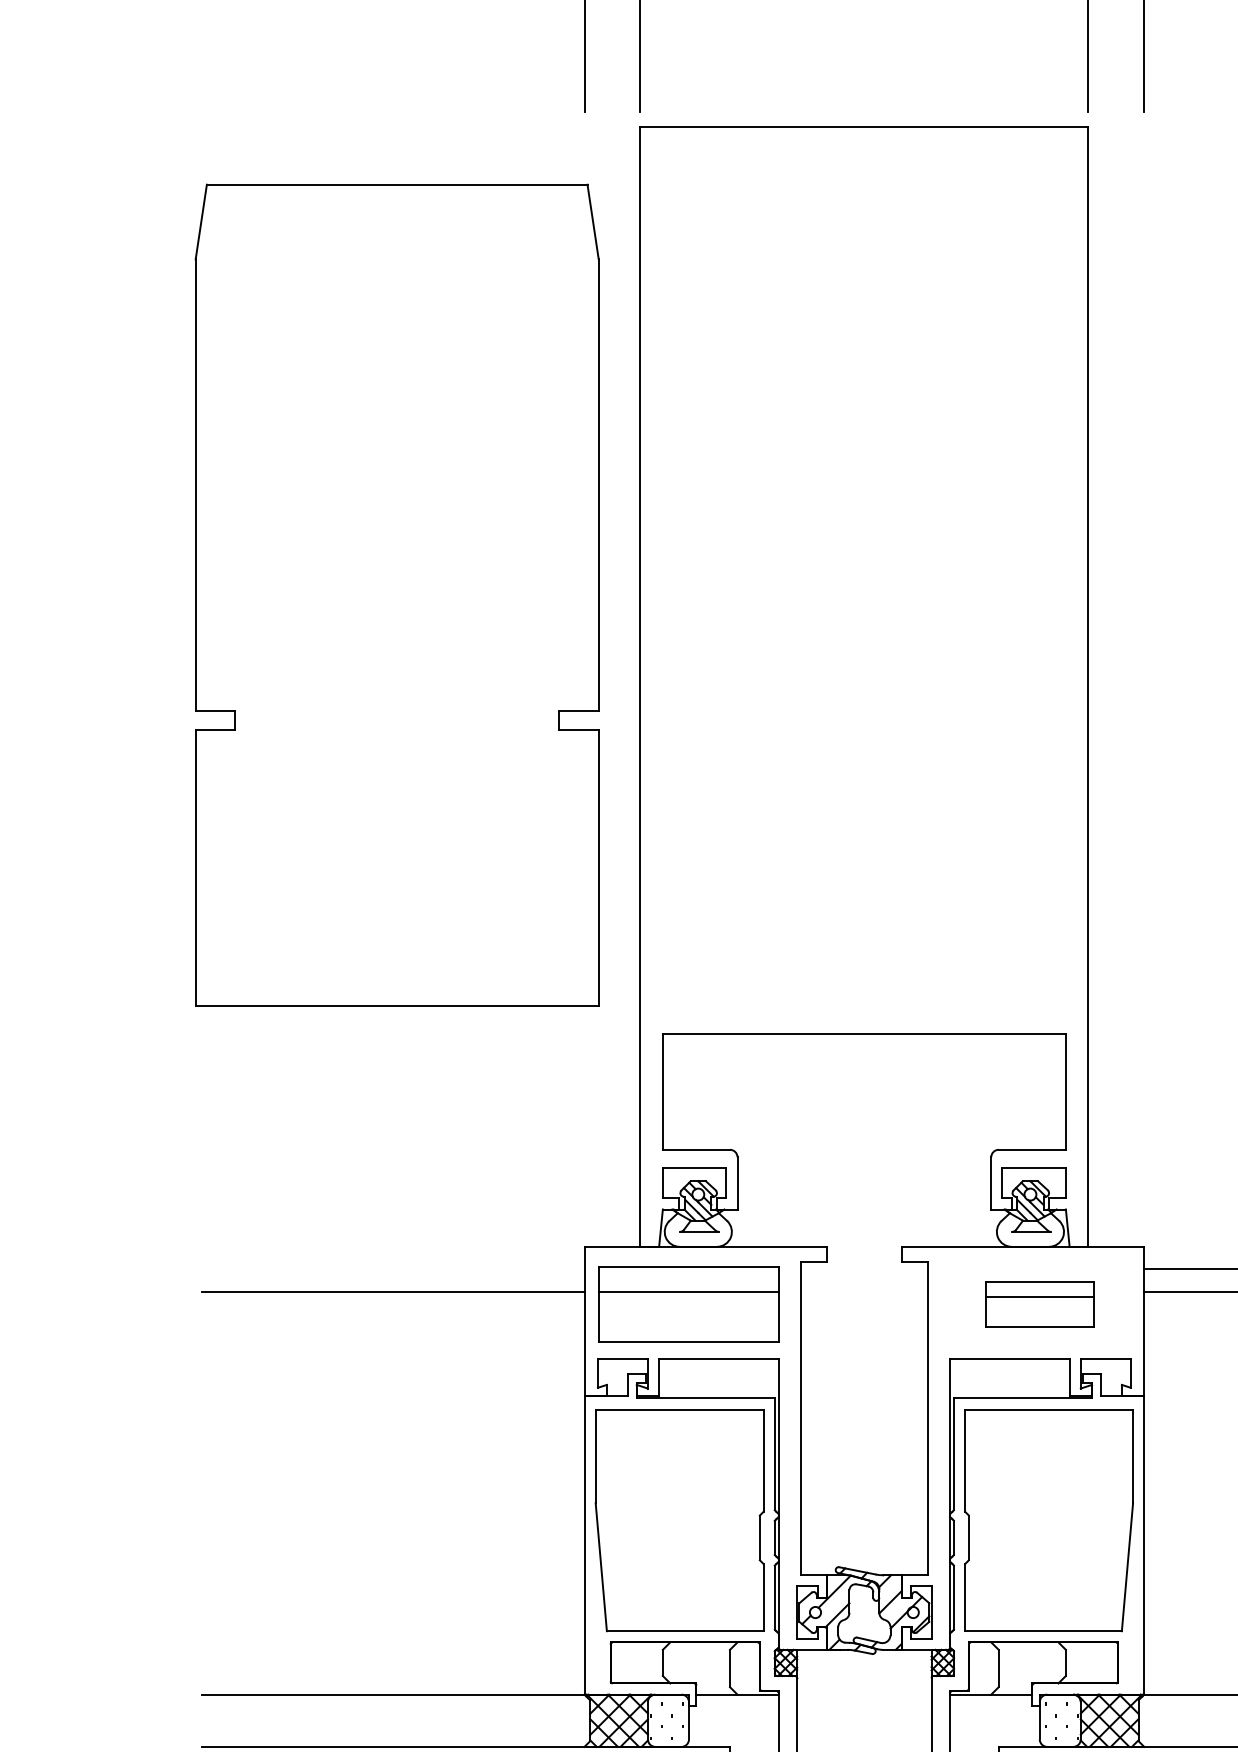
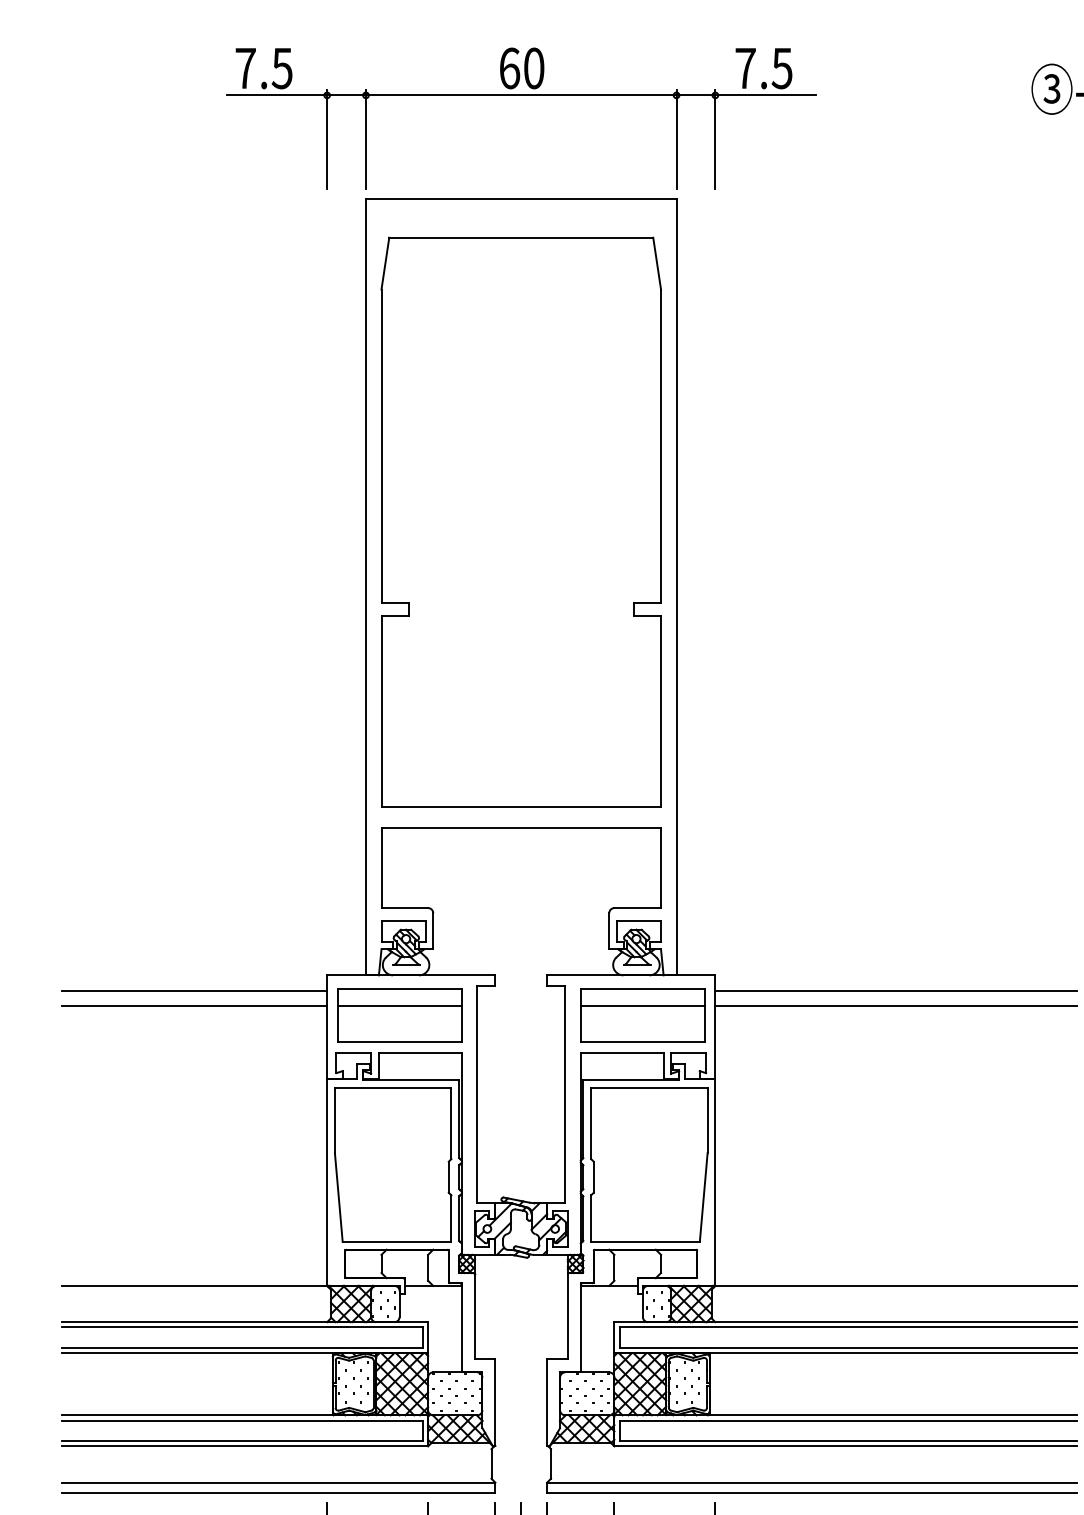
part: (396, 593) -> (520, 521), moved
line: (393, 1268) -> (194, 990), added
part: (1039, 1304) -> (642, 1015), size x1.67

